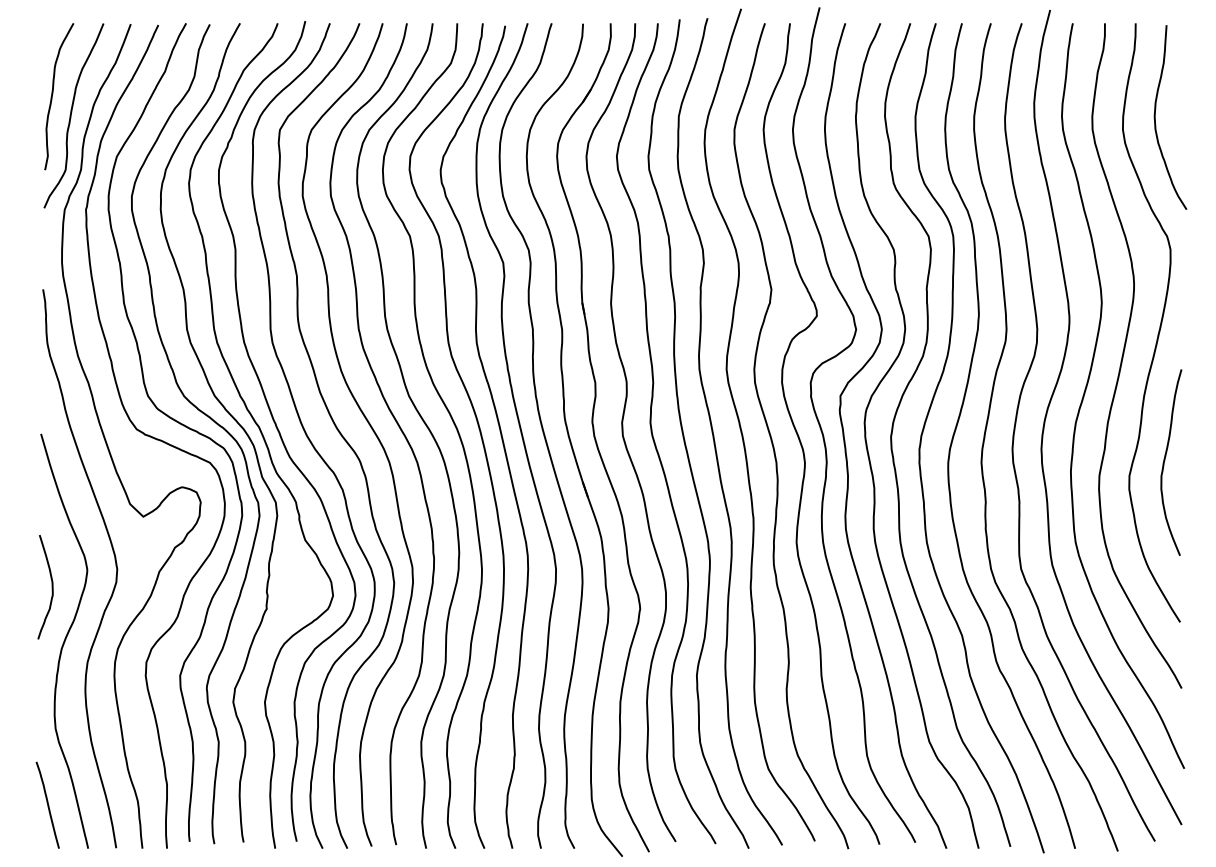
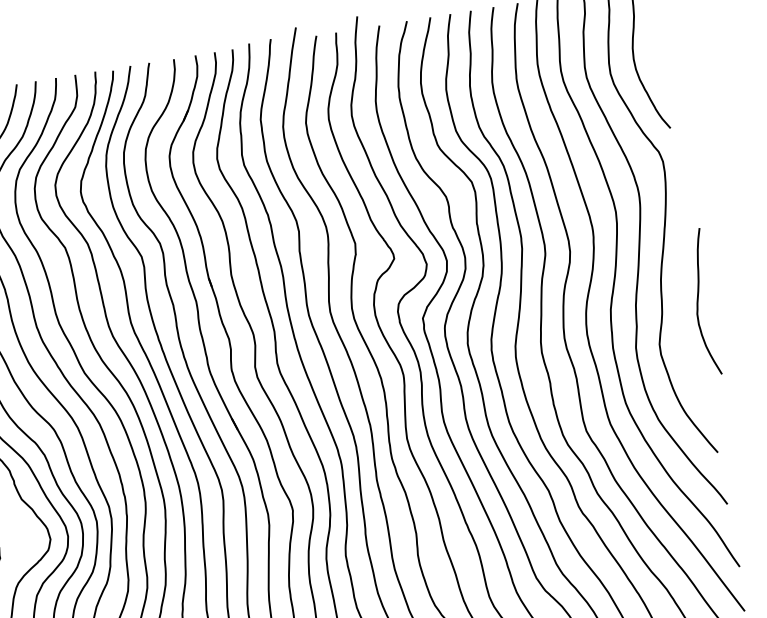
curve: (1165, 460) -> (698, 301), moved

